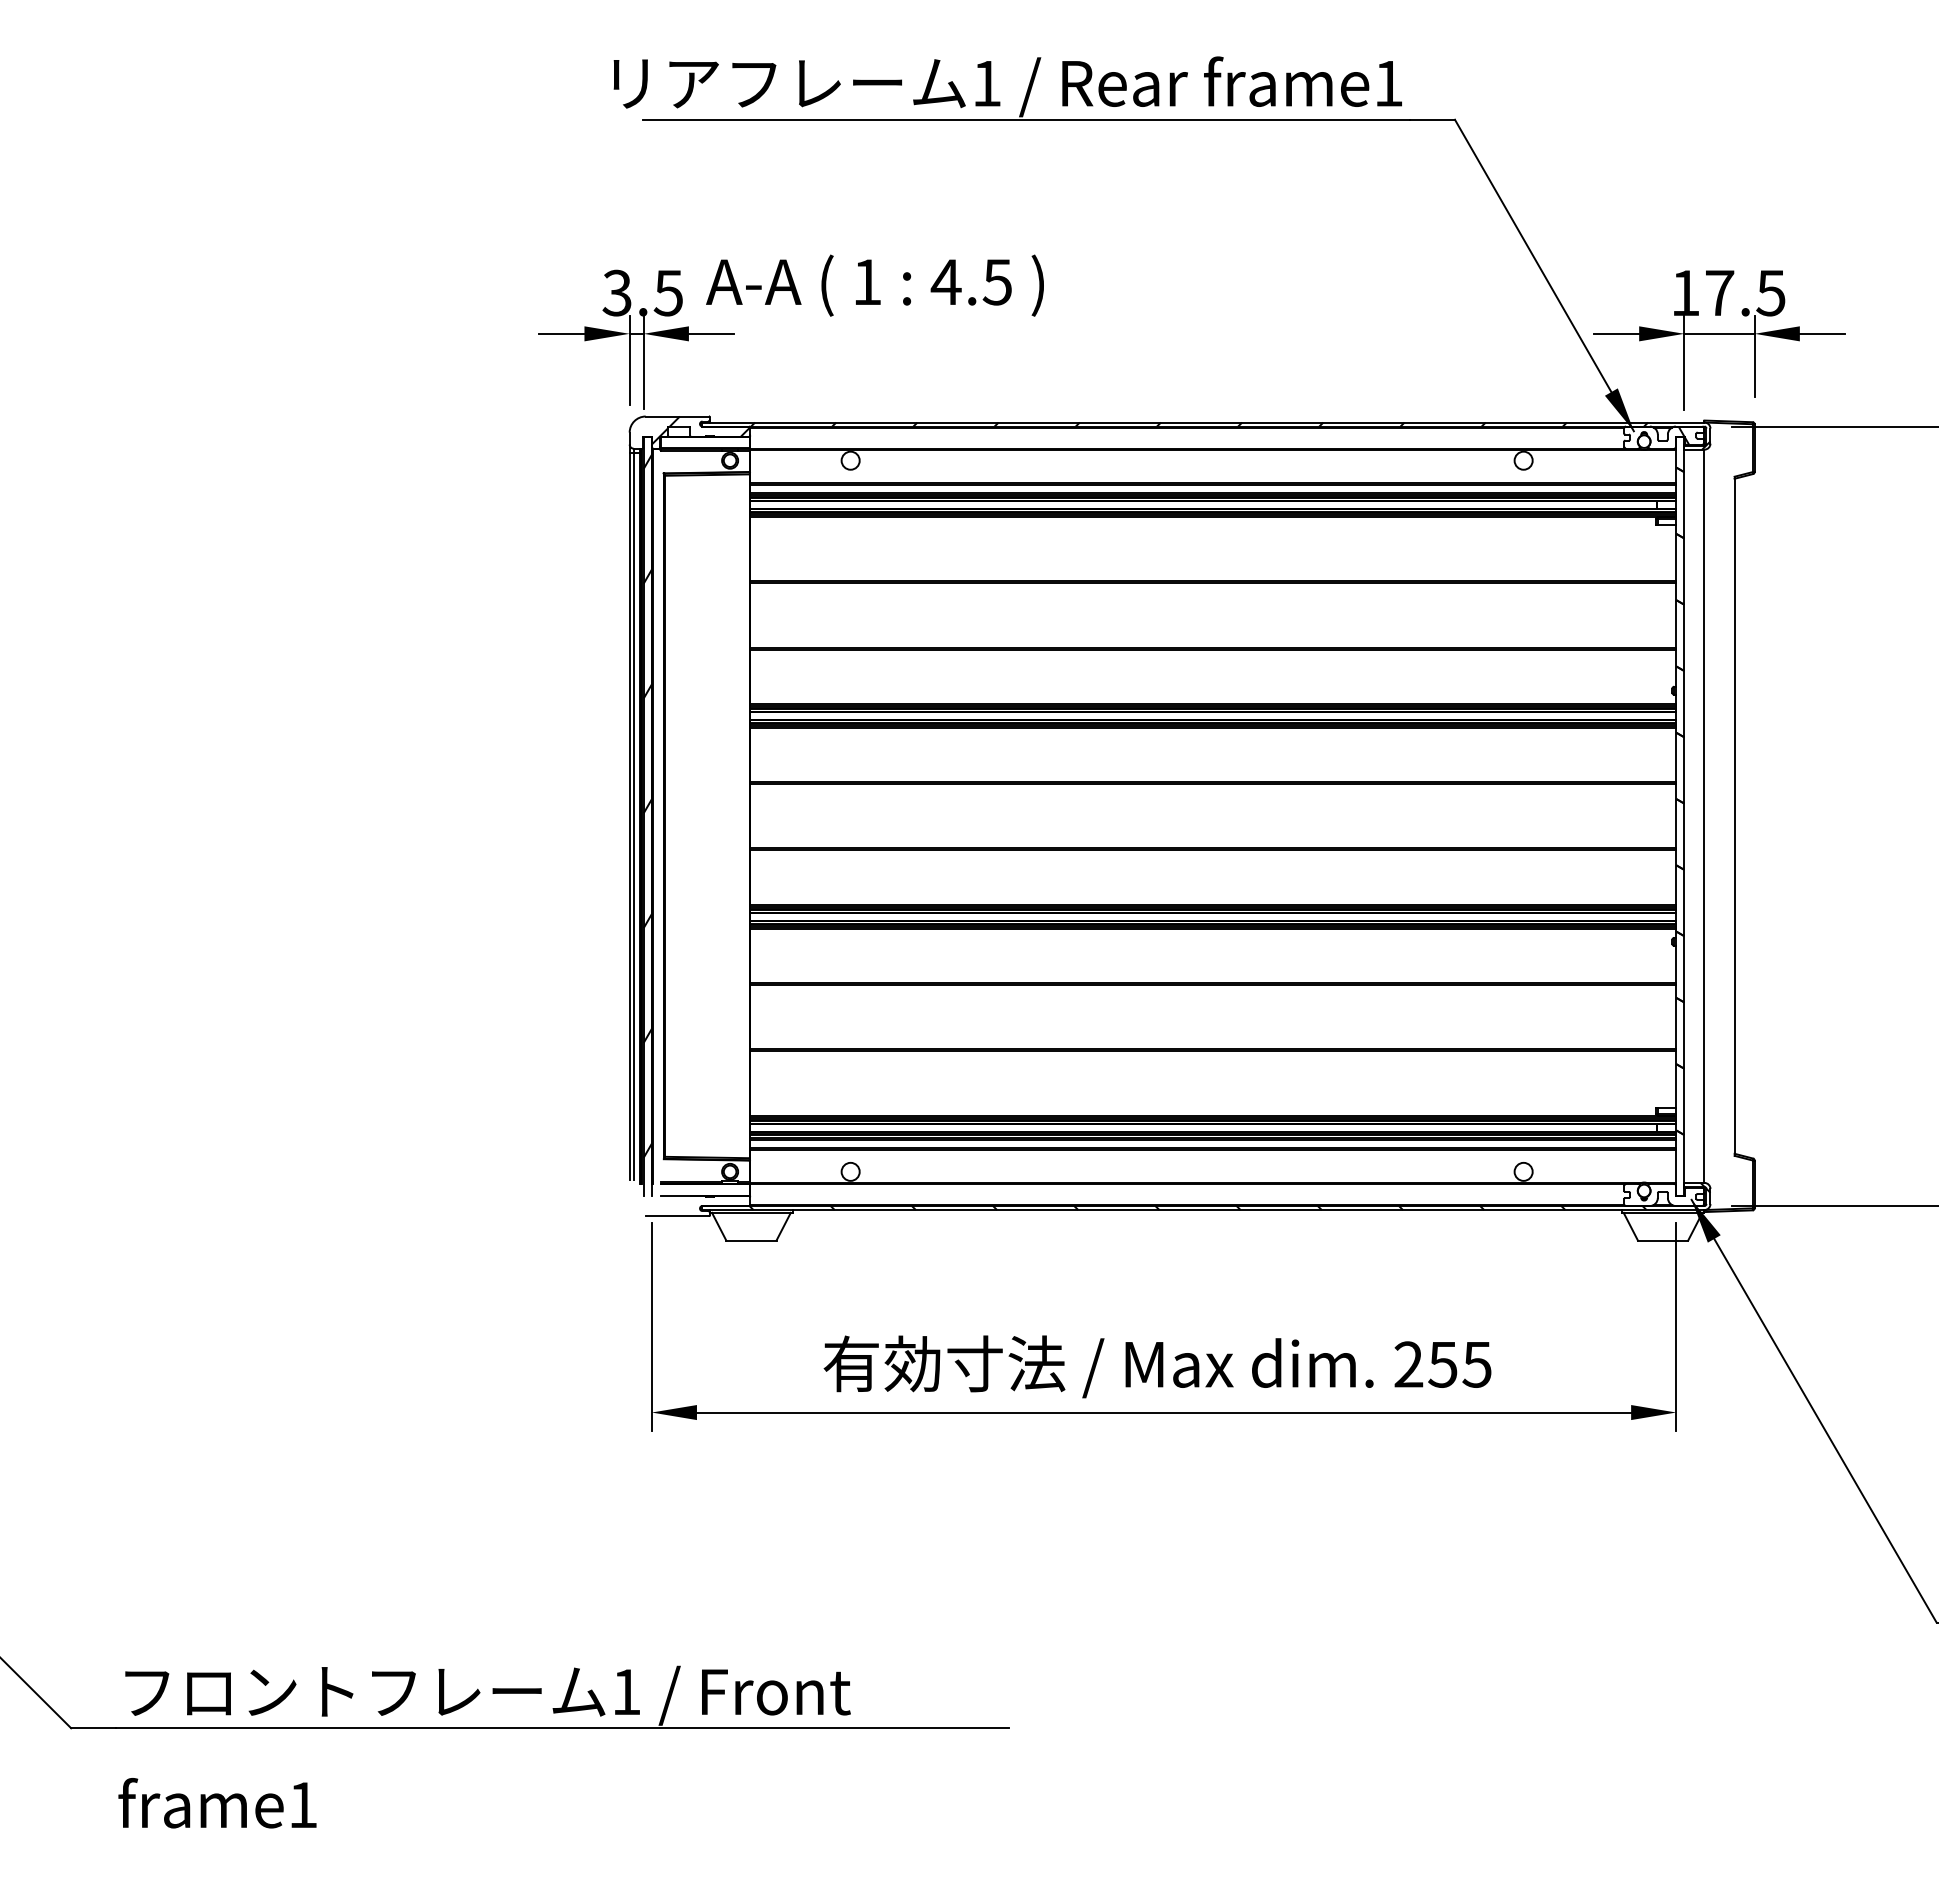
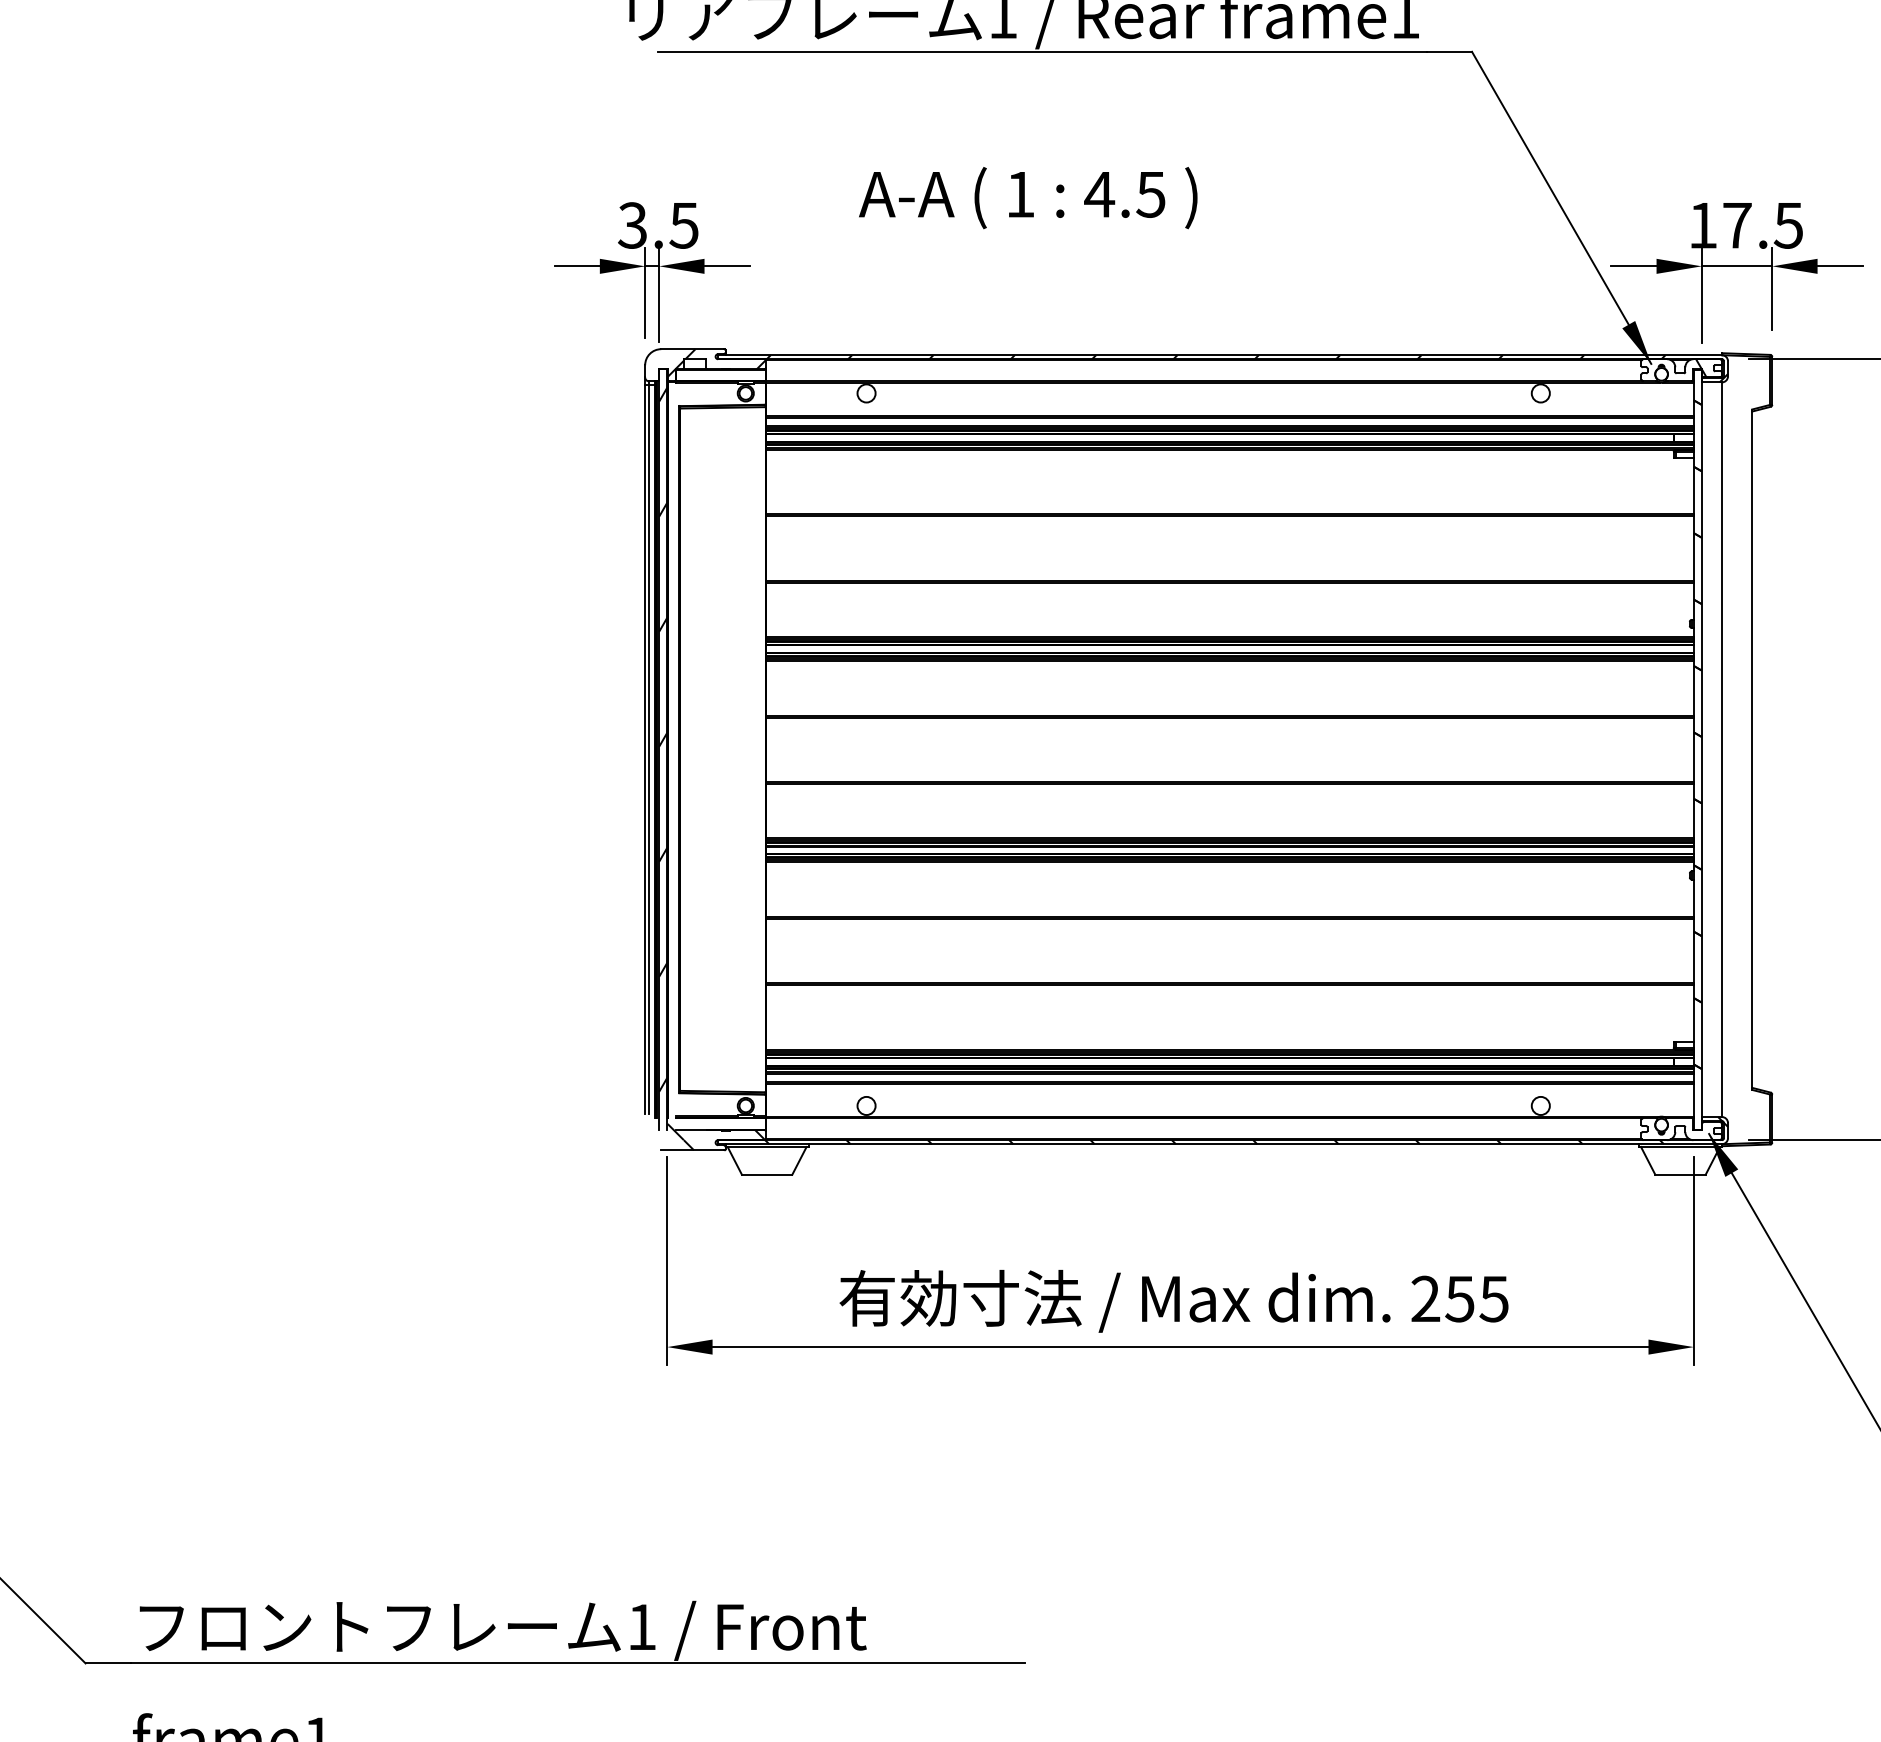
text: (874, 285) -> (1027, 197), moved
hatch: (700, 1202) -> (716, 1136), added

